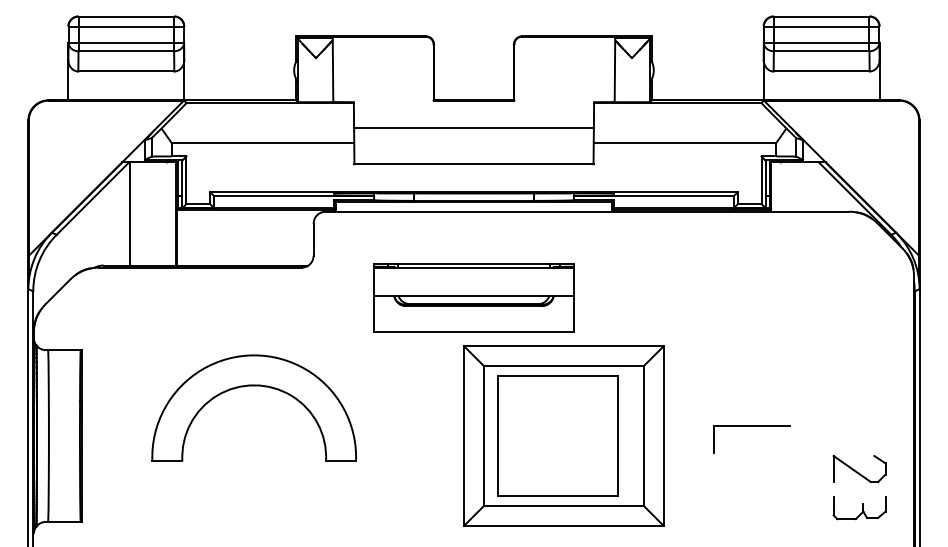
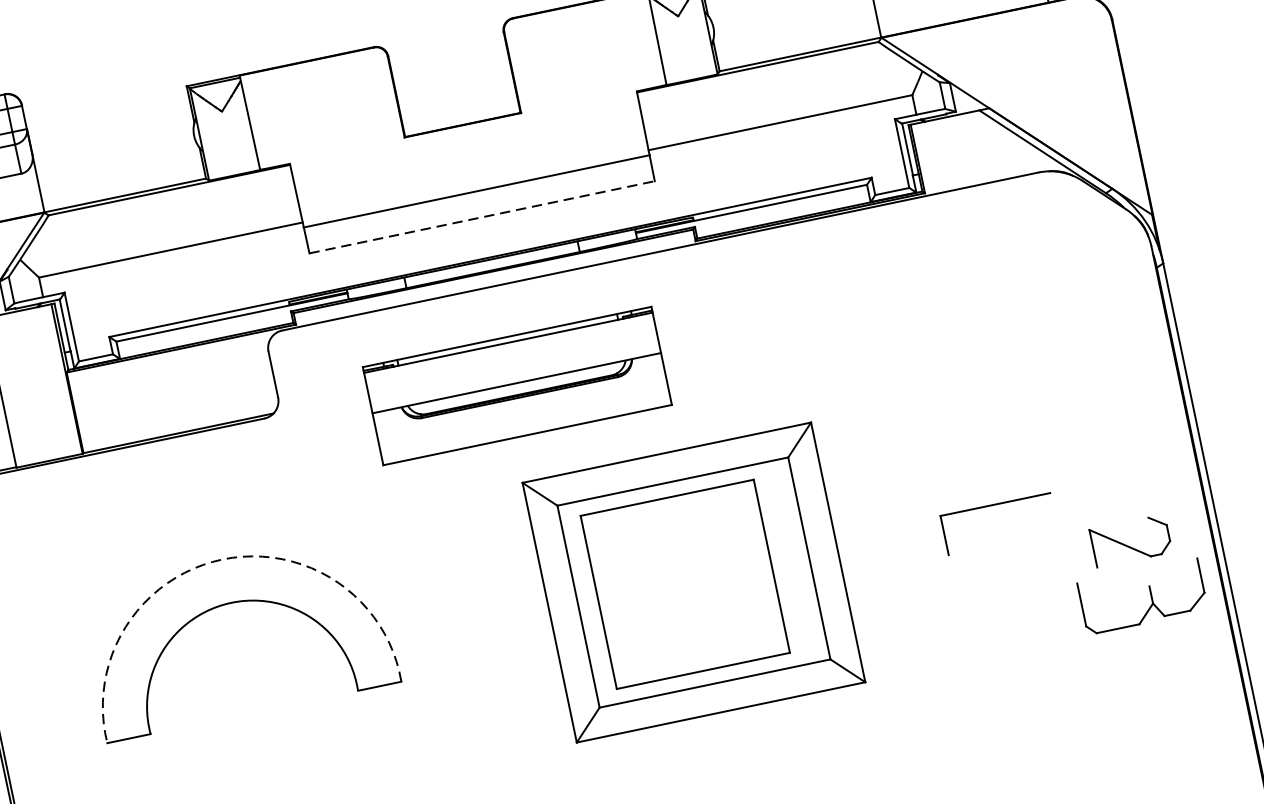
line: (473, 128) -> (476, 191), moved
line: (474, 164) -> (482, 217), solid -> dashed
part: (473, 297) -> (516, 385), moved
arc: (254, 355) -> (222, 559), solid -> dashed
part: (751, 426) -> (995, 505), moved
part: (859, 508) -> (1142, 598), size x1.6

